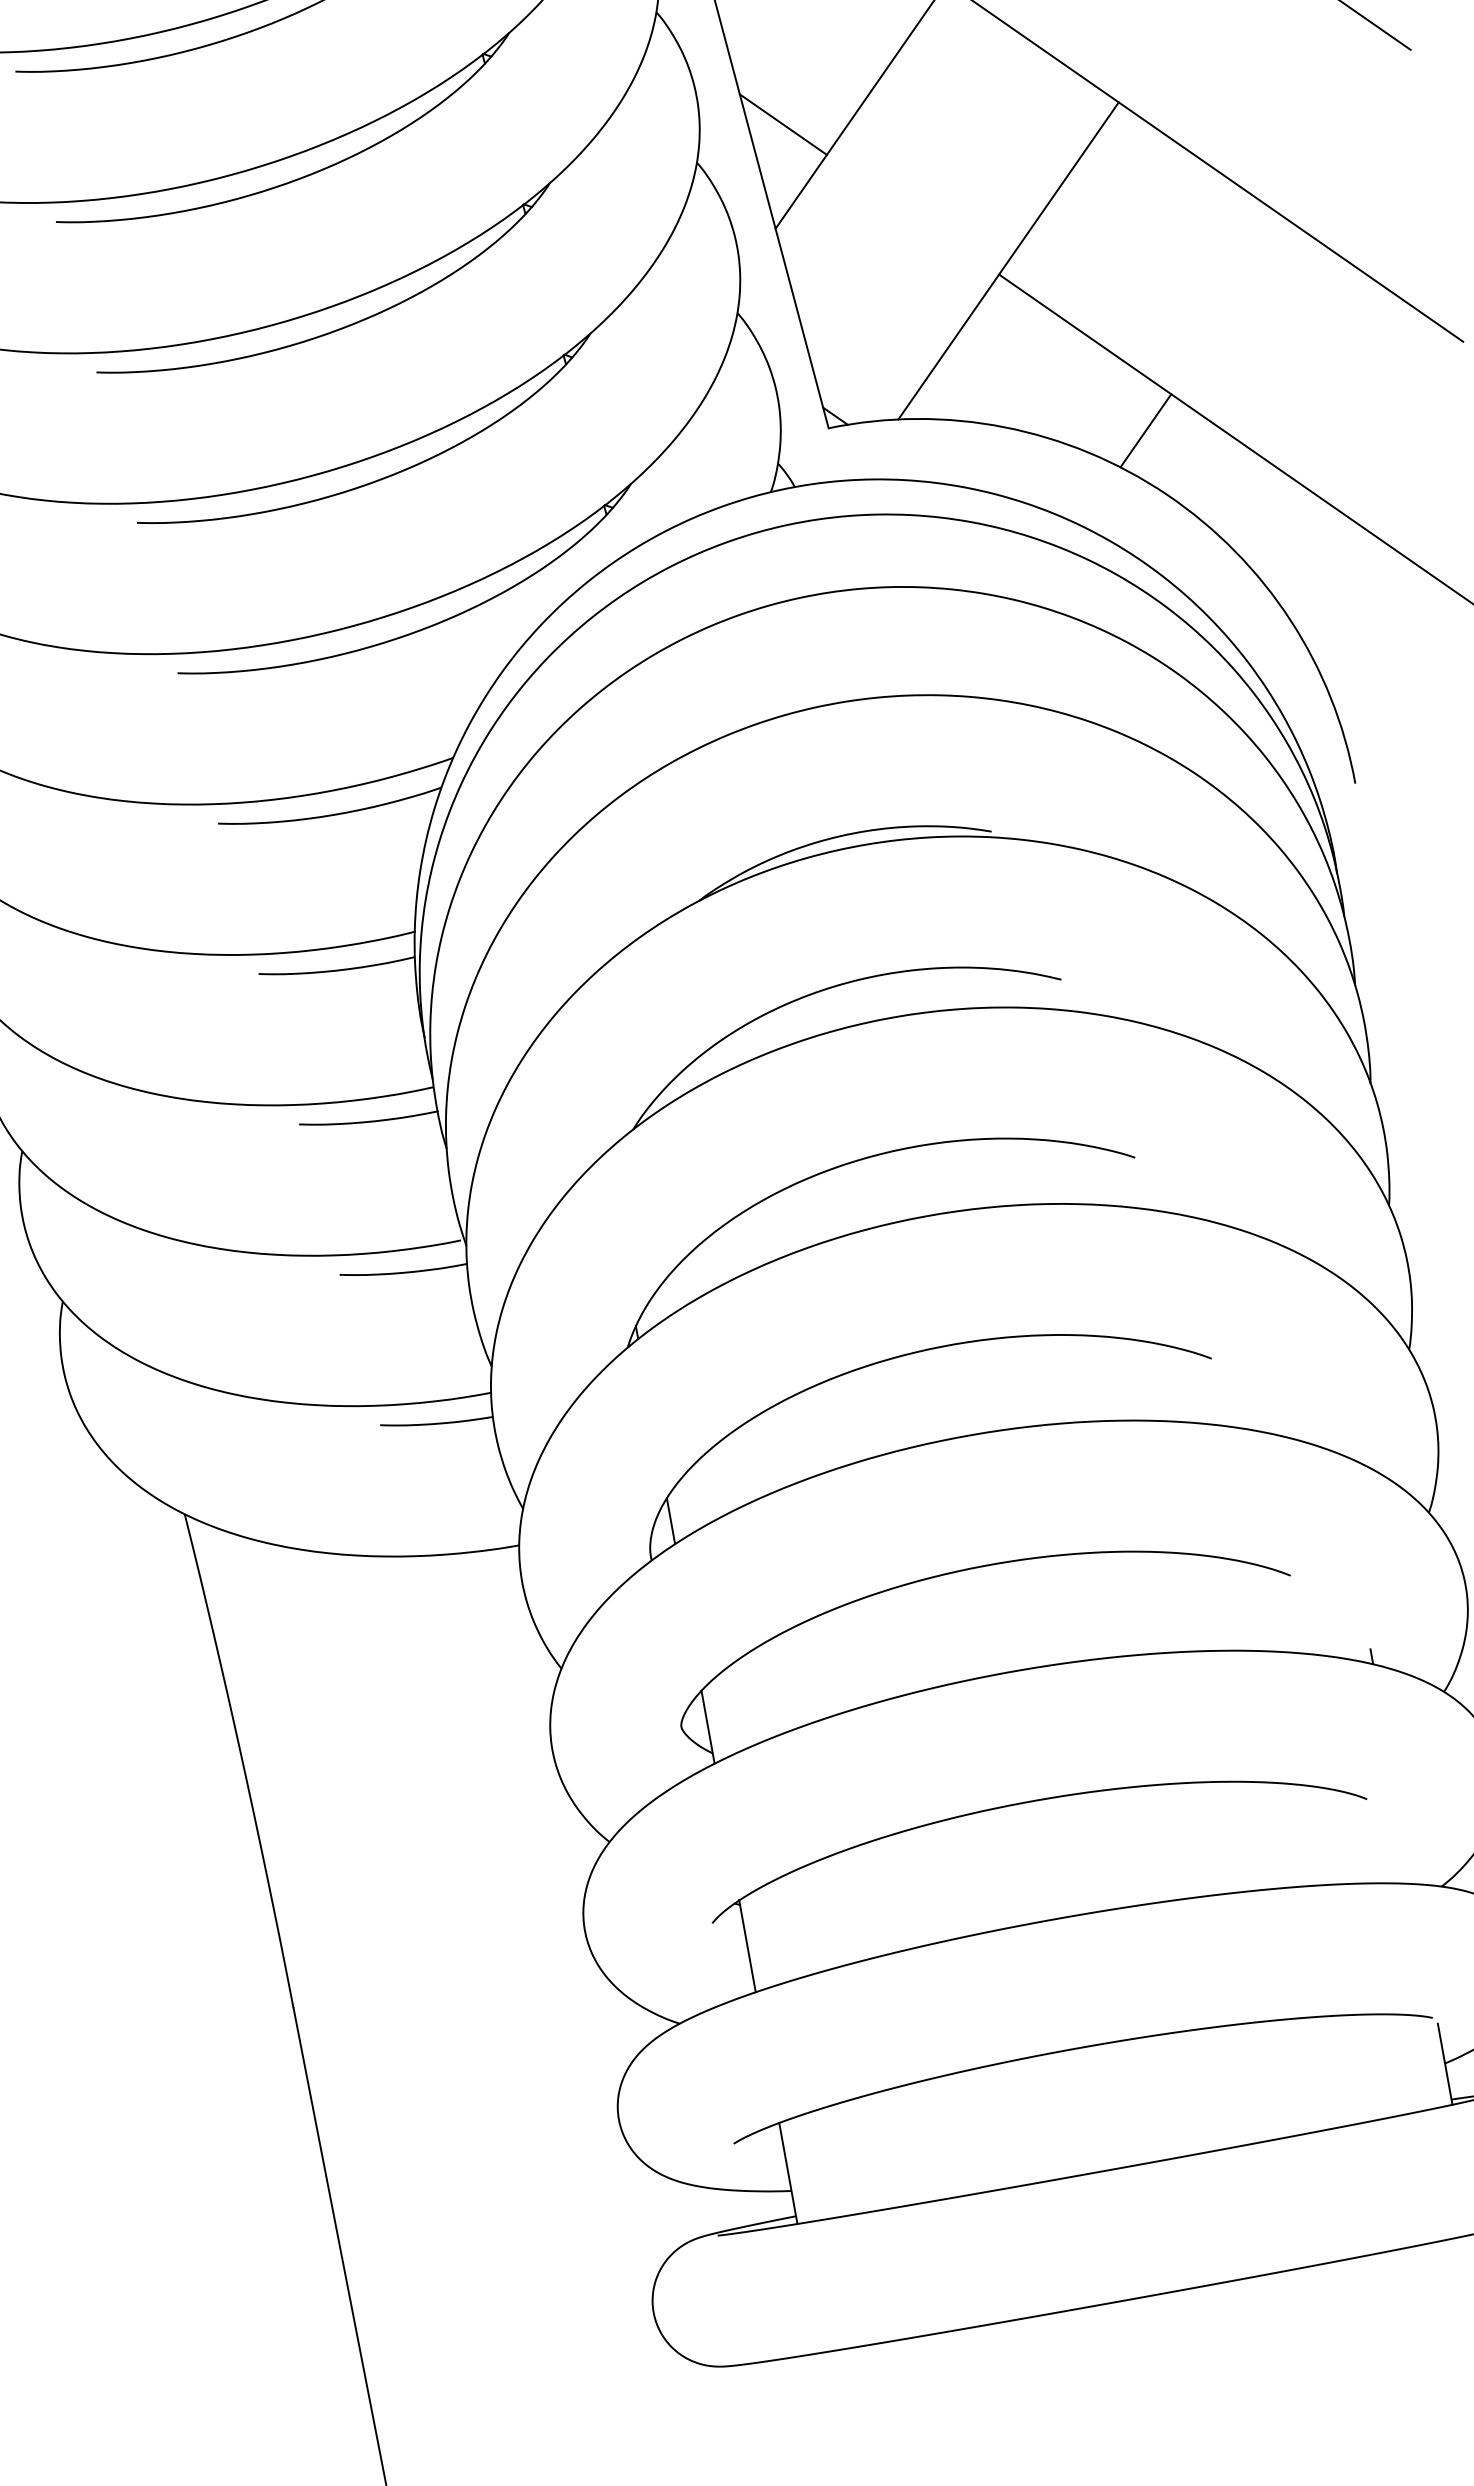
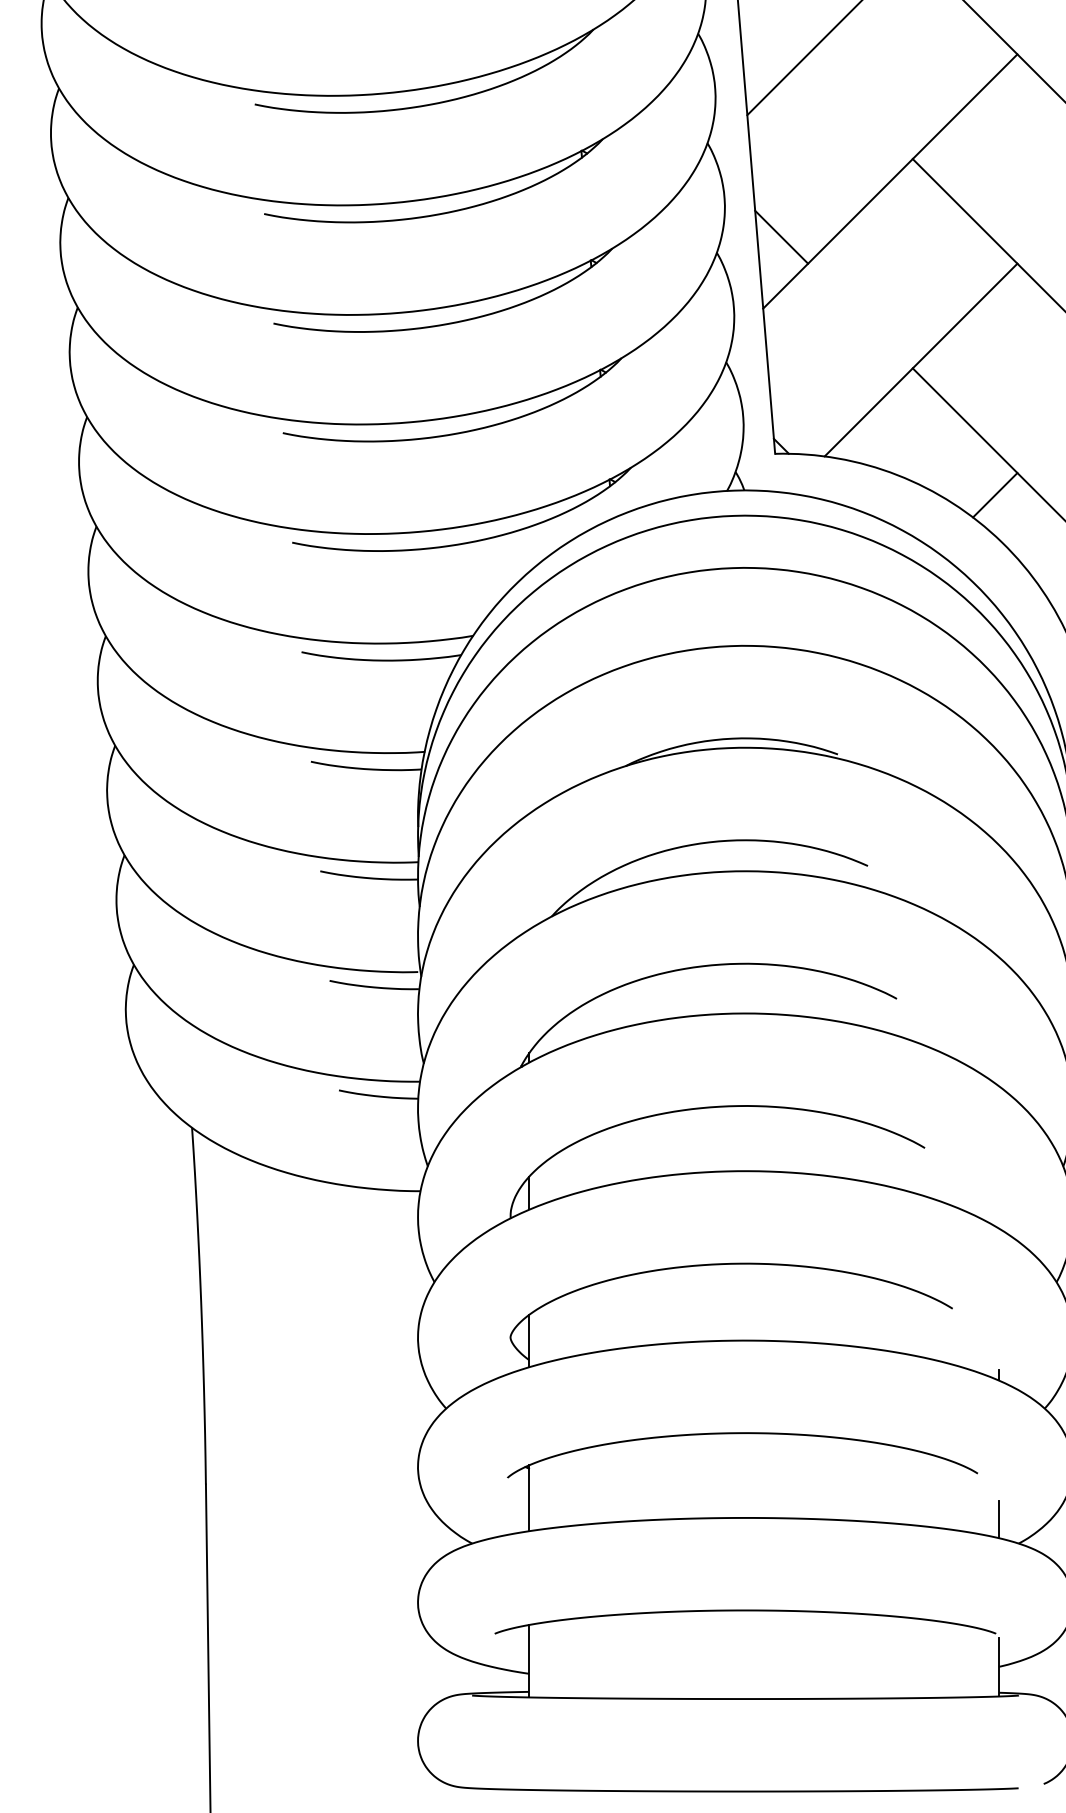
line: (1407, 1858) -> (998, 1519), added

